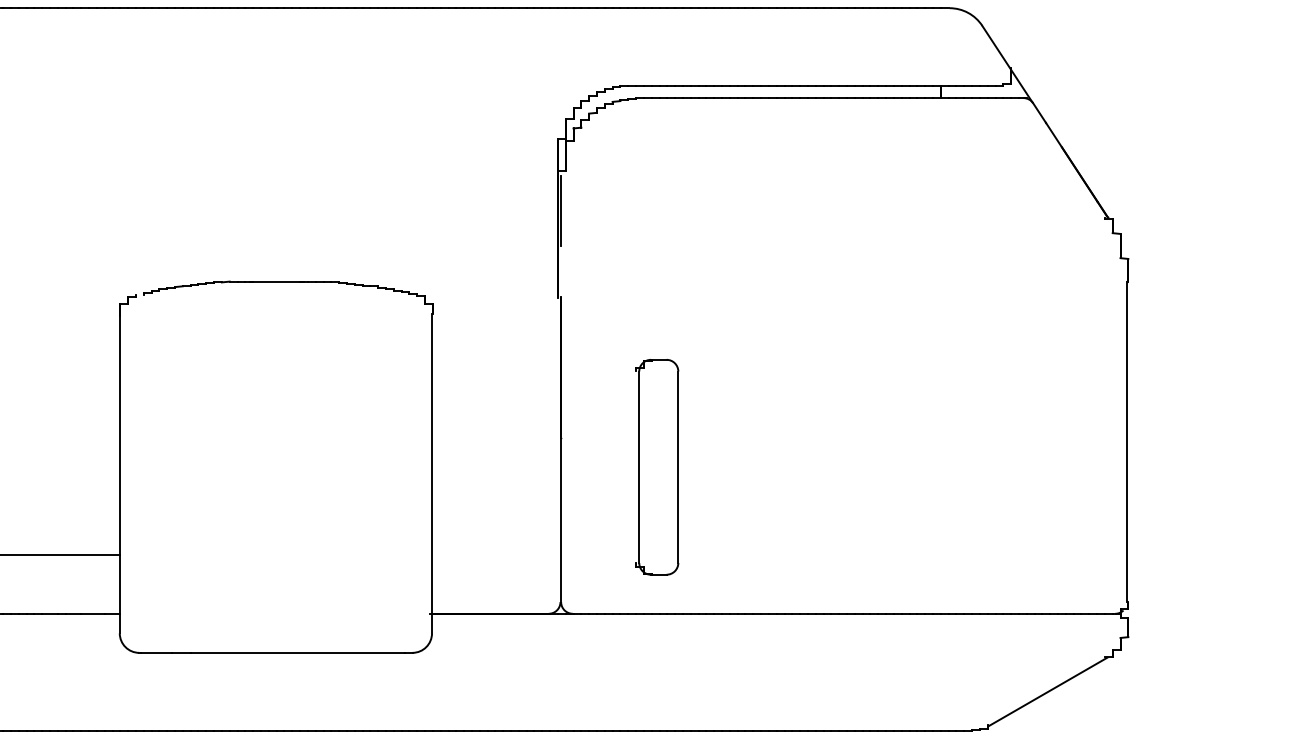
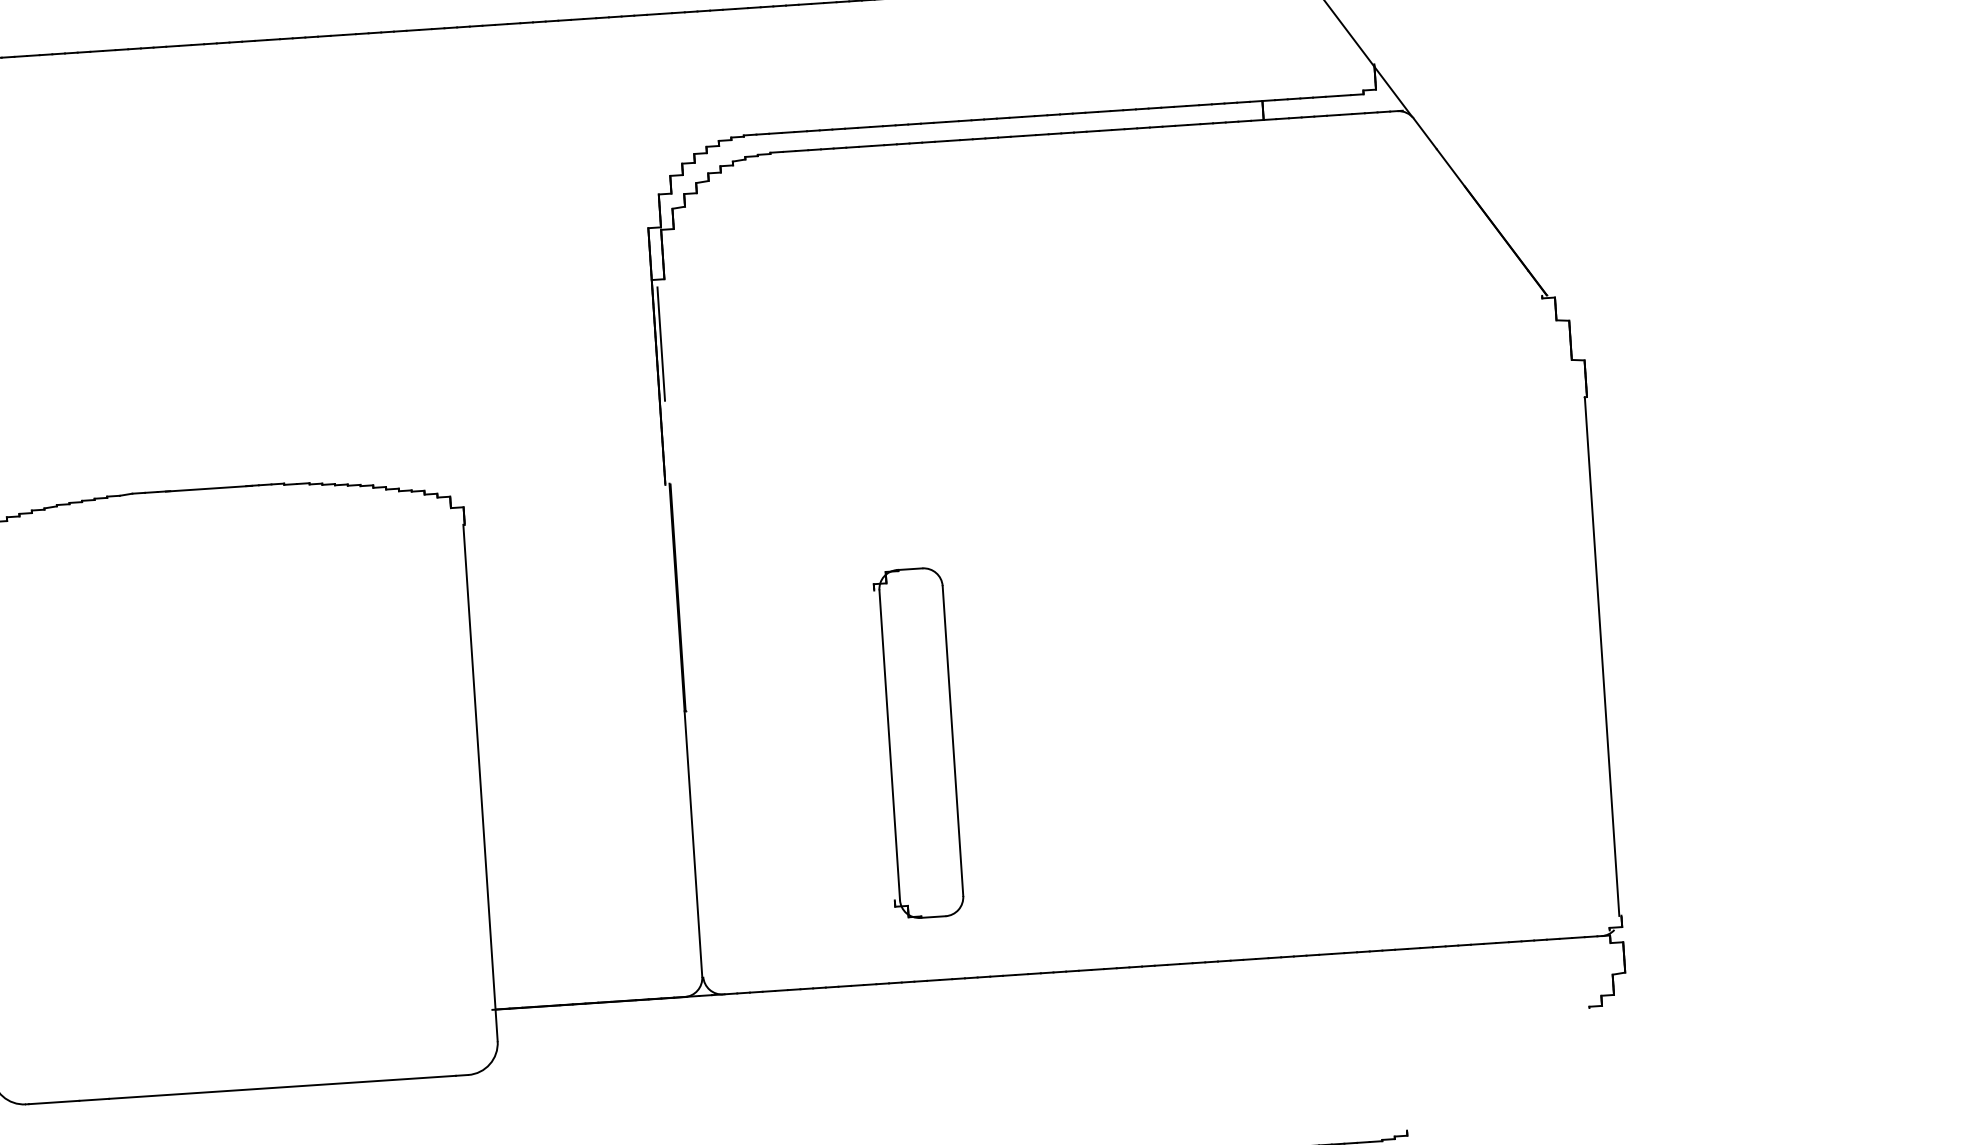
part: (657, 467) -> (919, 743), moved
line: (1048, 691) -> (1501, 1069), removed

